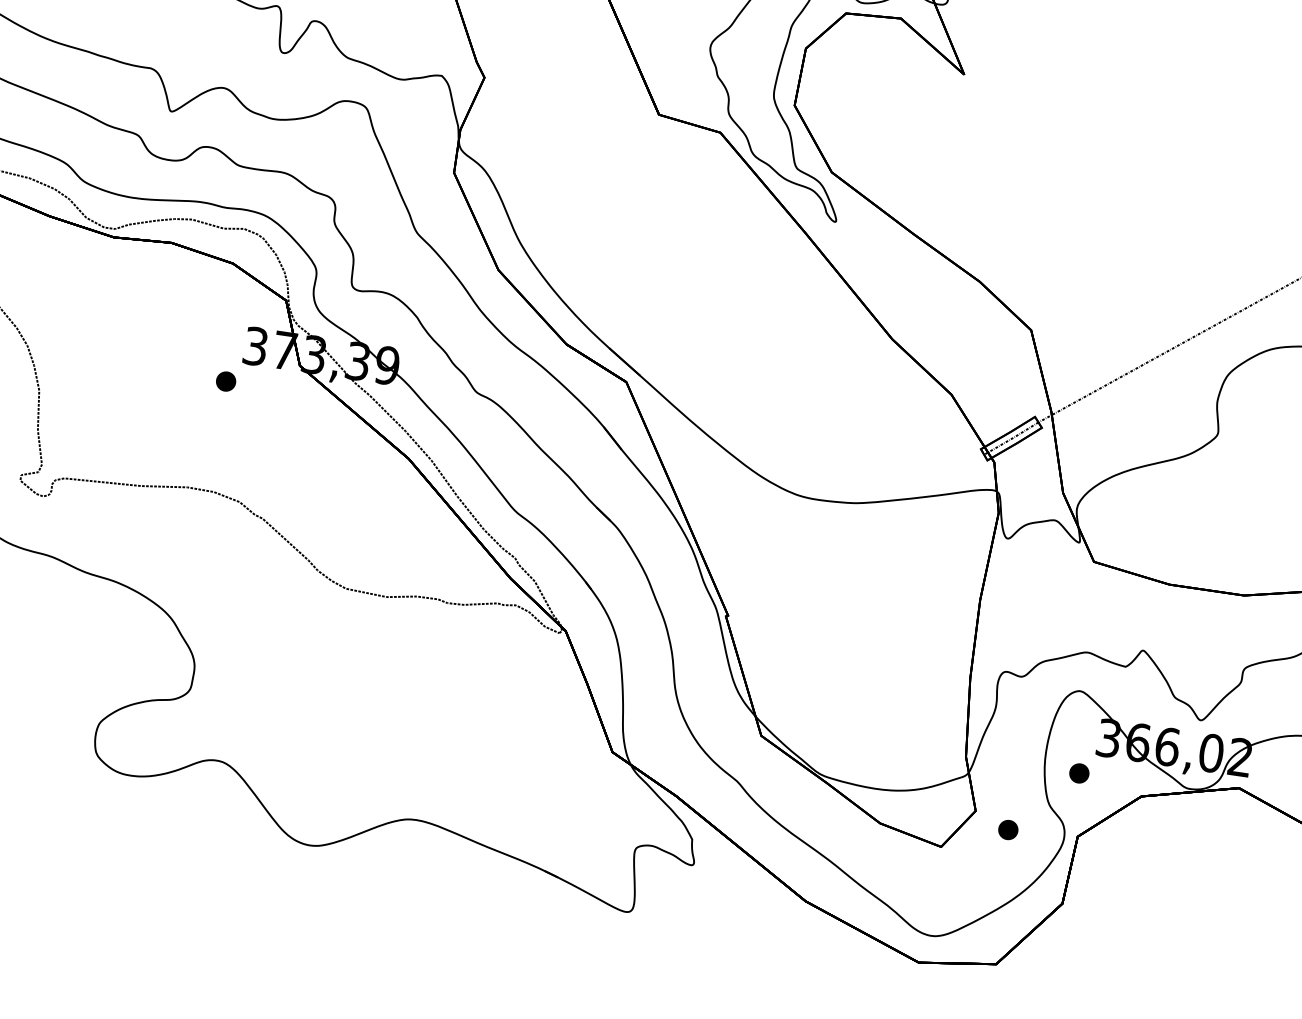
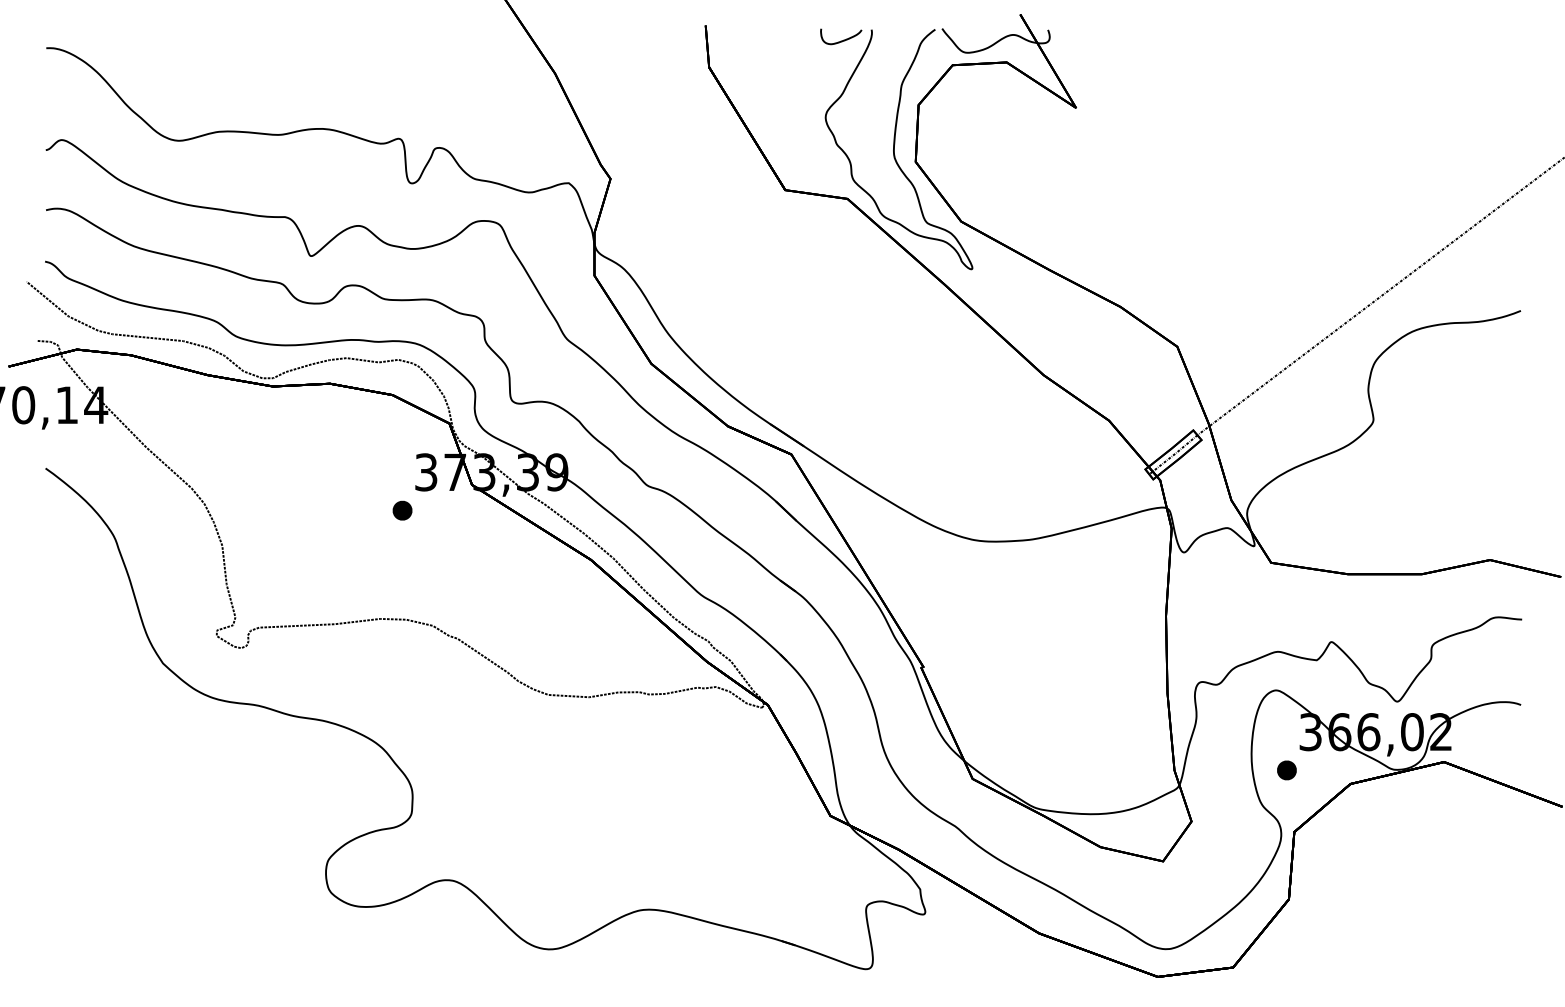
part: (1007, 830) -> (1225, 835), removed

